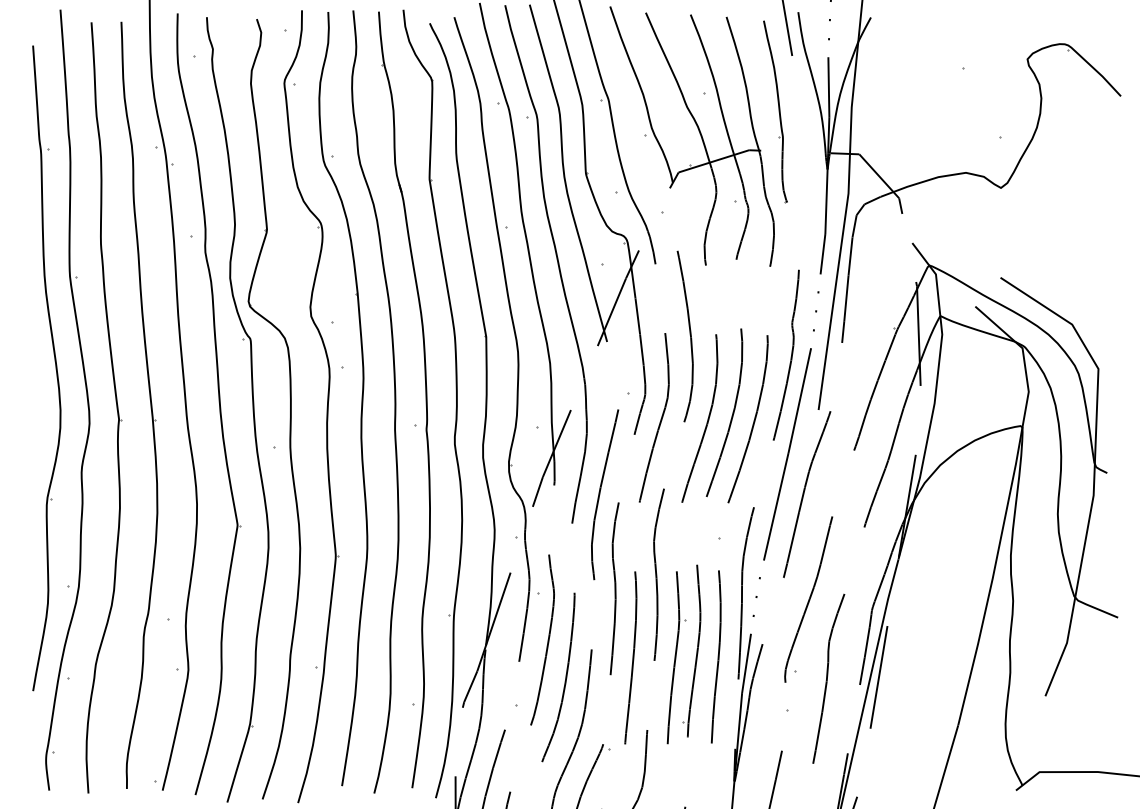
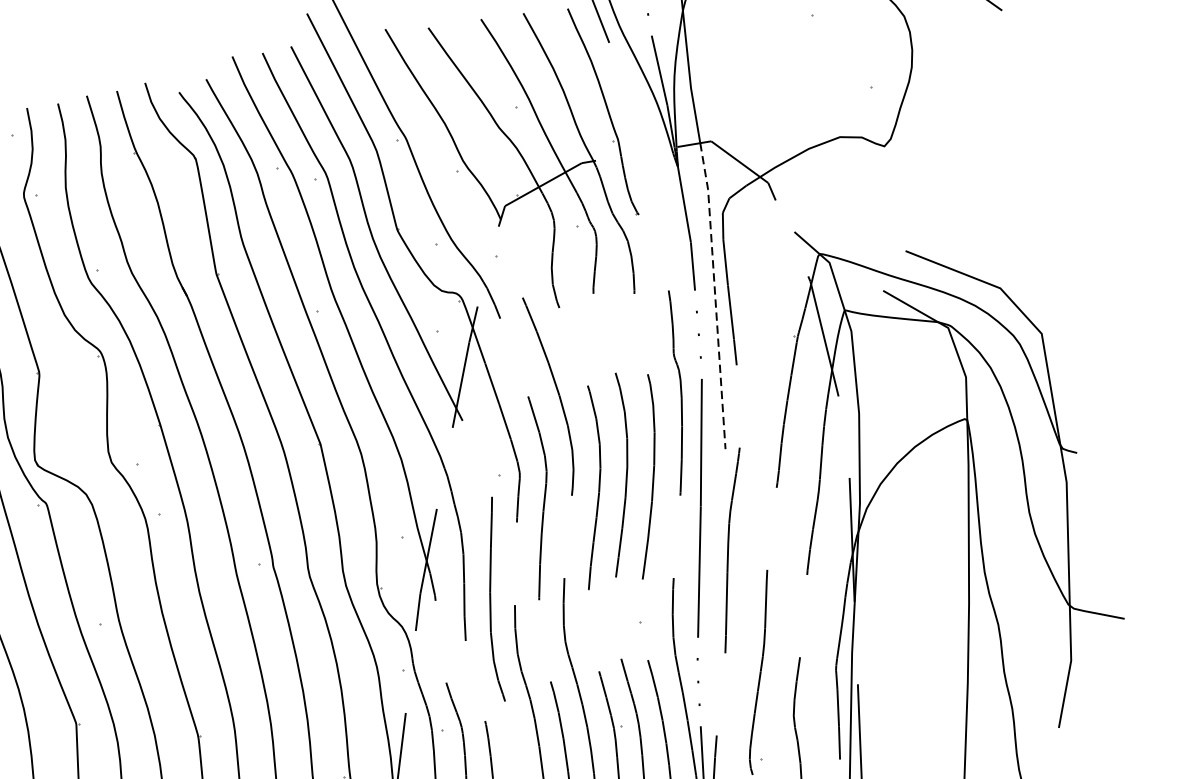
line: (836, 281) -> (715, 295), solid -> dashed

